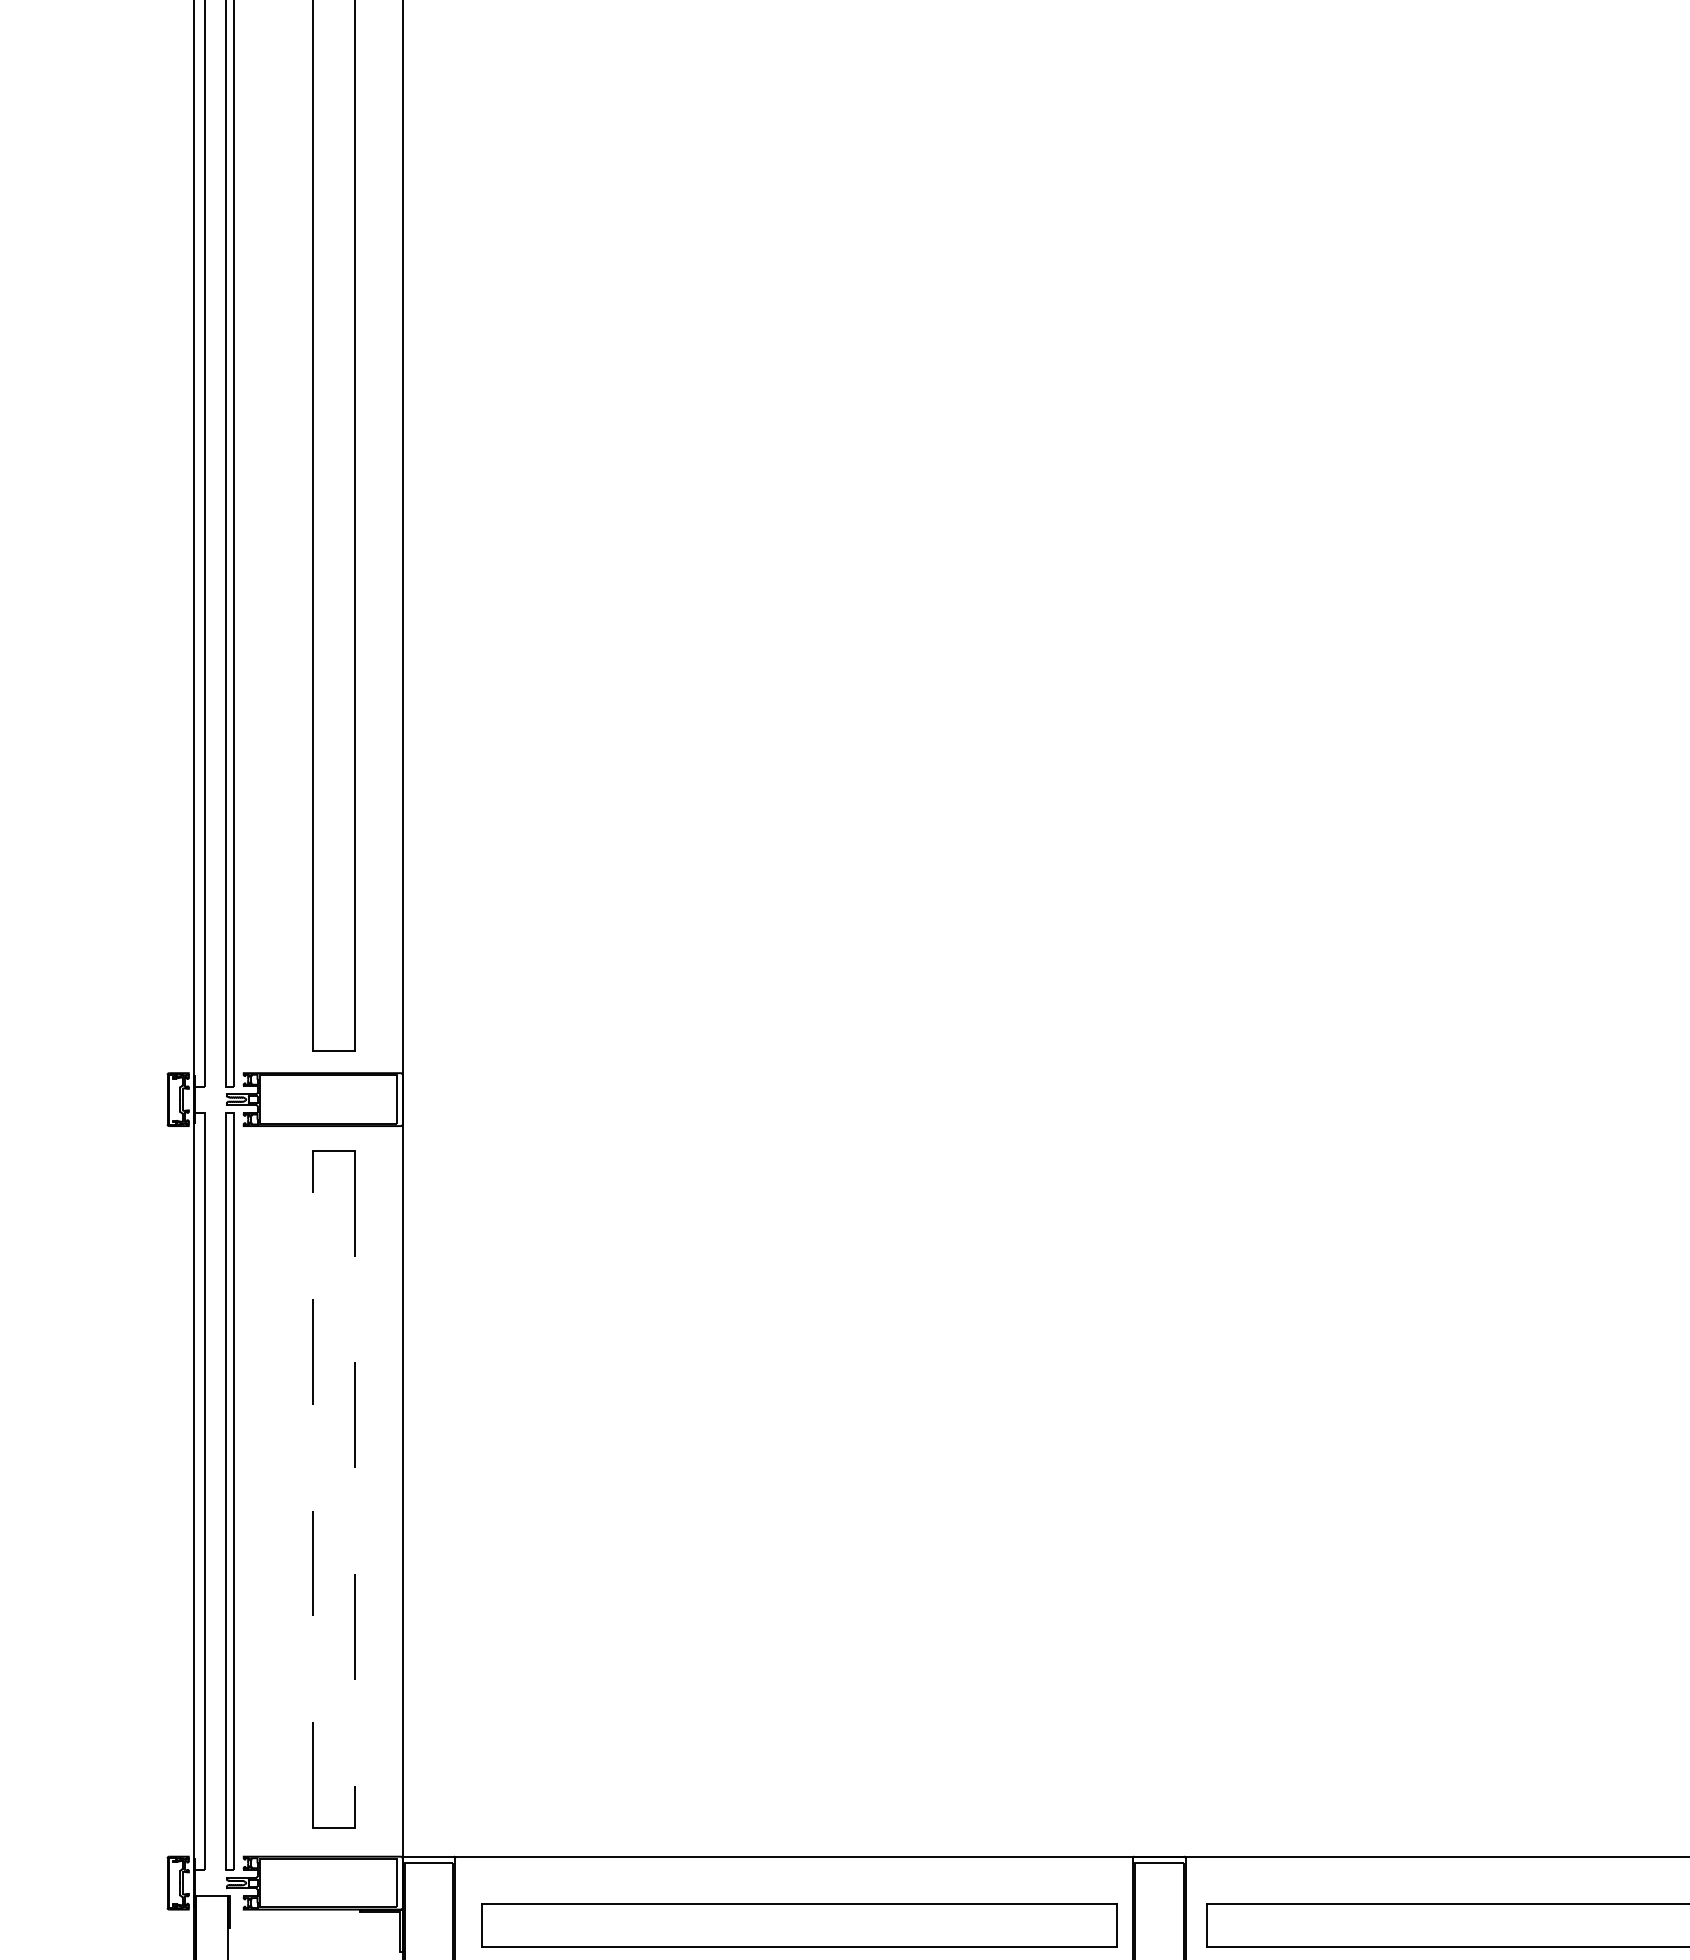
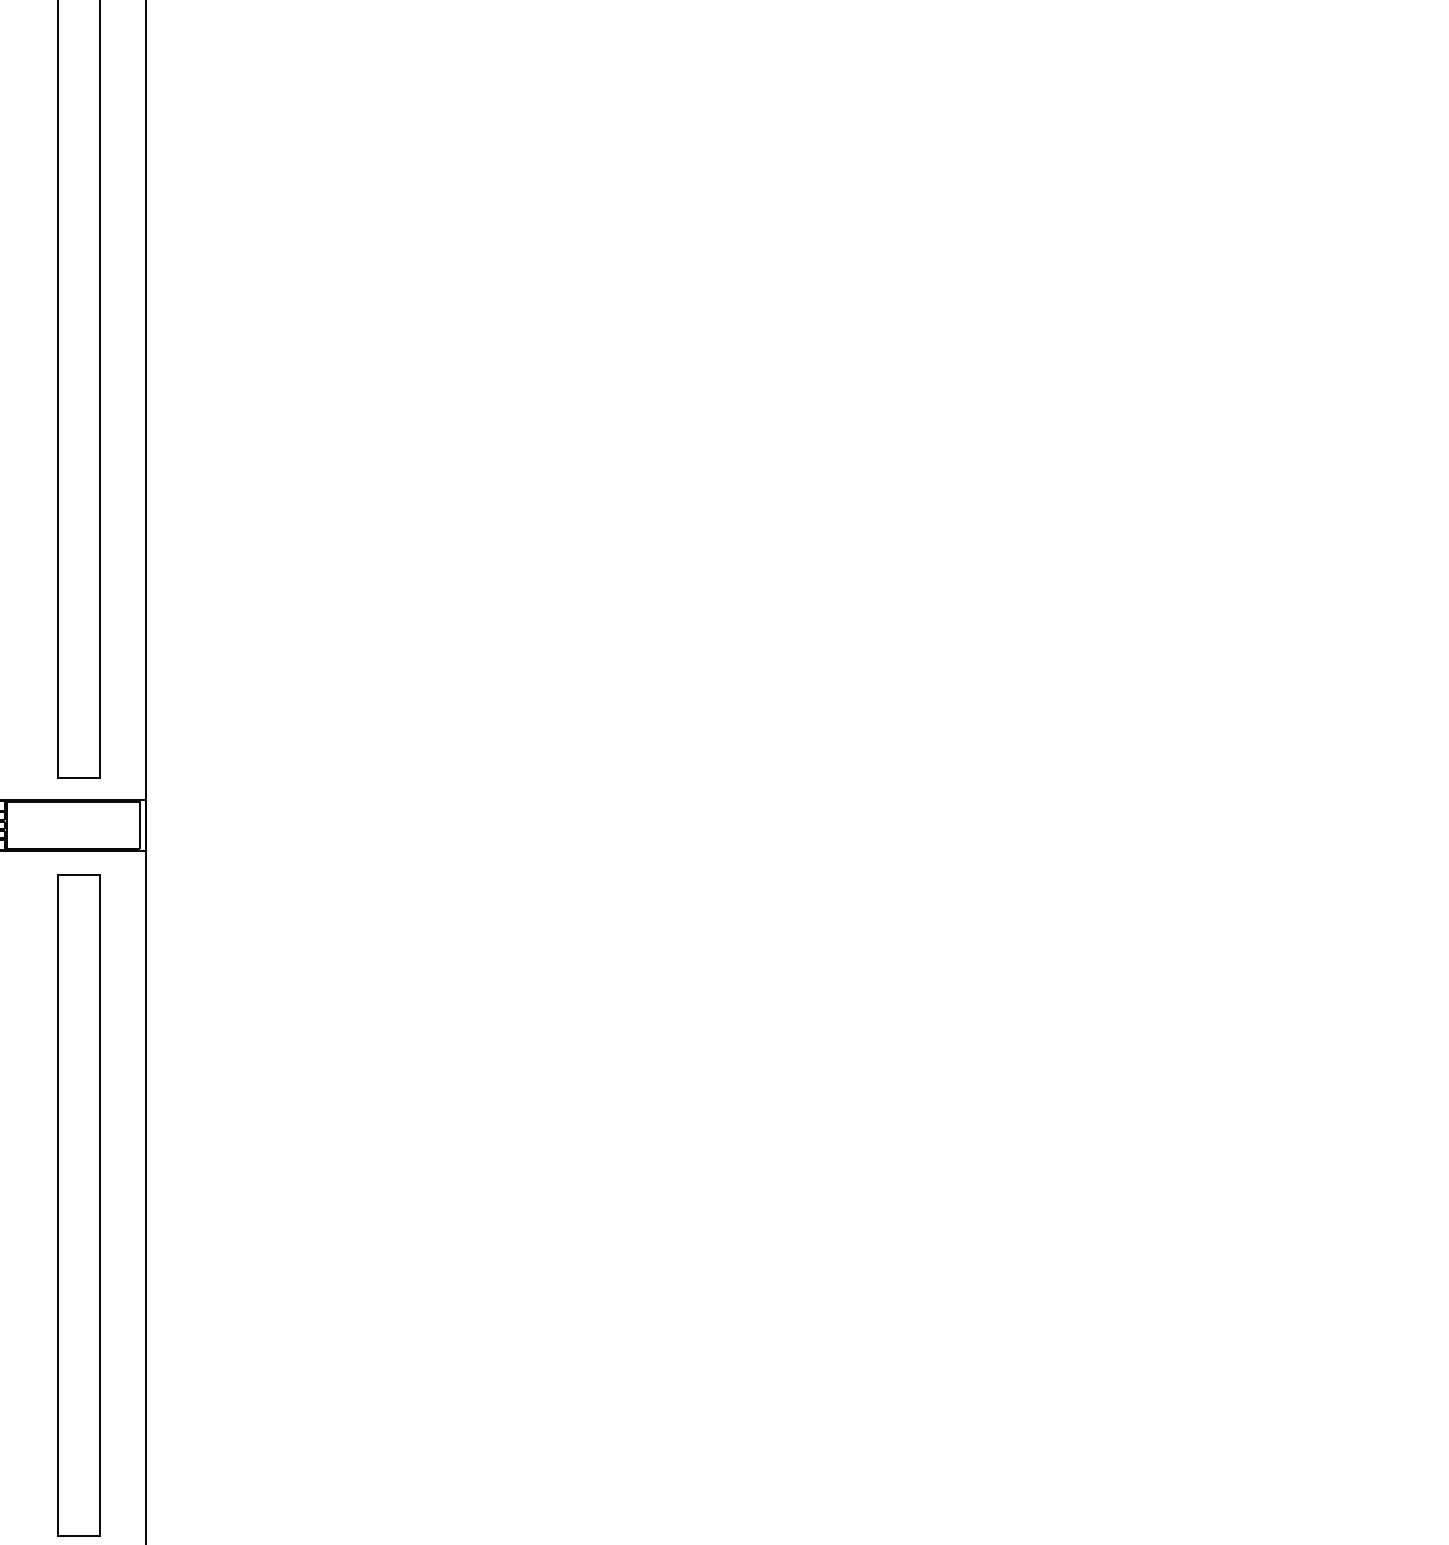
line: (312, 1489) -> (58, 1205), dashed -> solid
line: (354, 1489) -> (99, 1205), dashed -> solid

